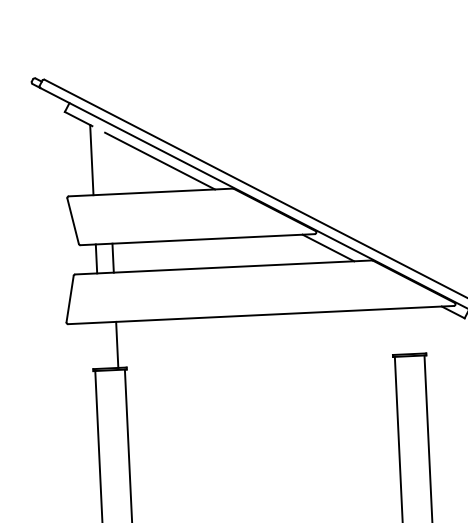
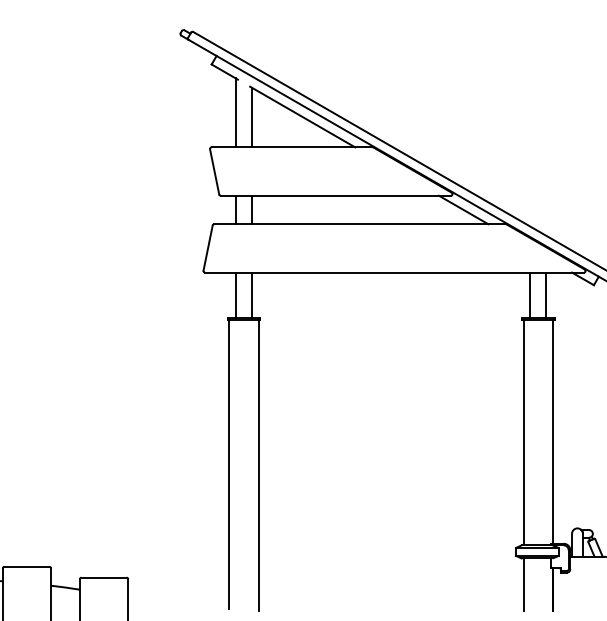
line: (109, 163) -> (252, 117), added
line: (400, 330) -> (530, 294), added
line: (416, 330) -> (546, 294), added
line: (100, 344) -> (235, 294), added

